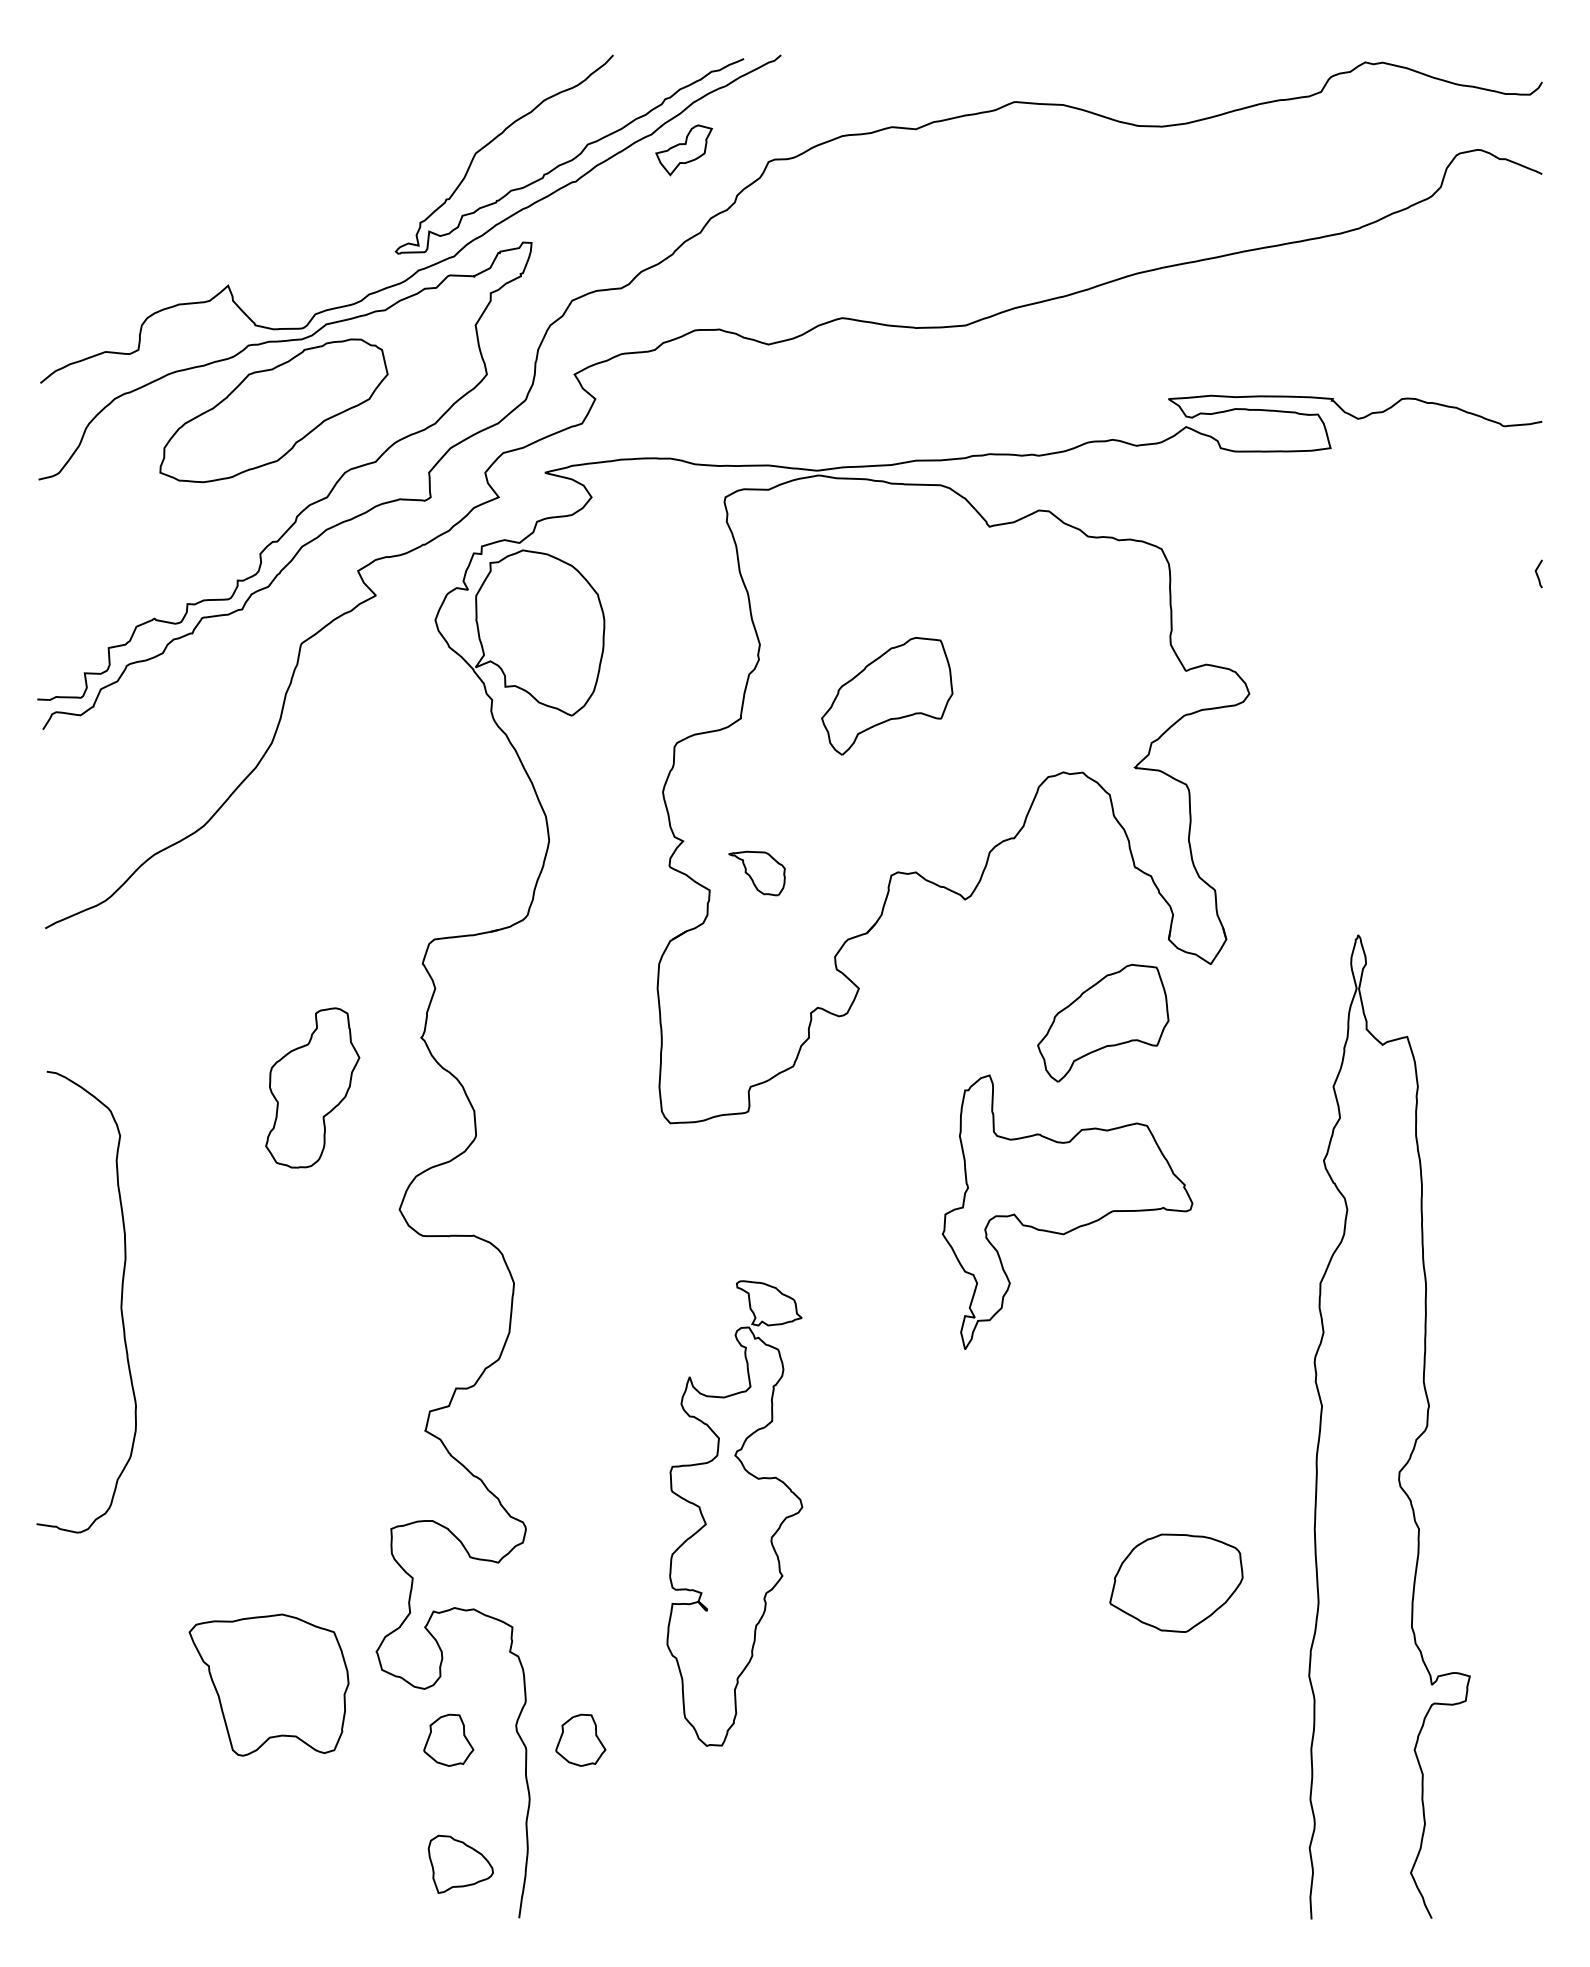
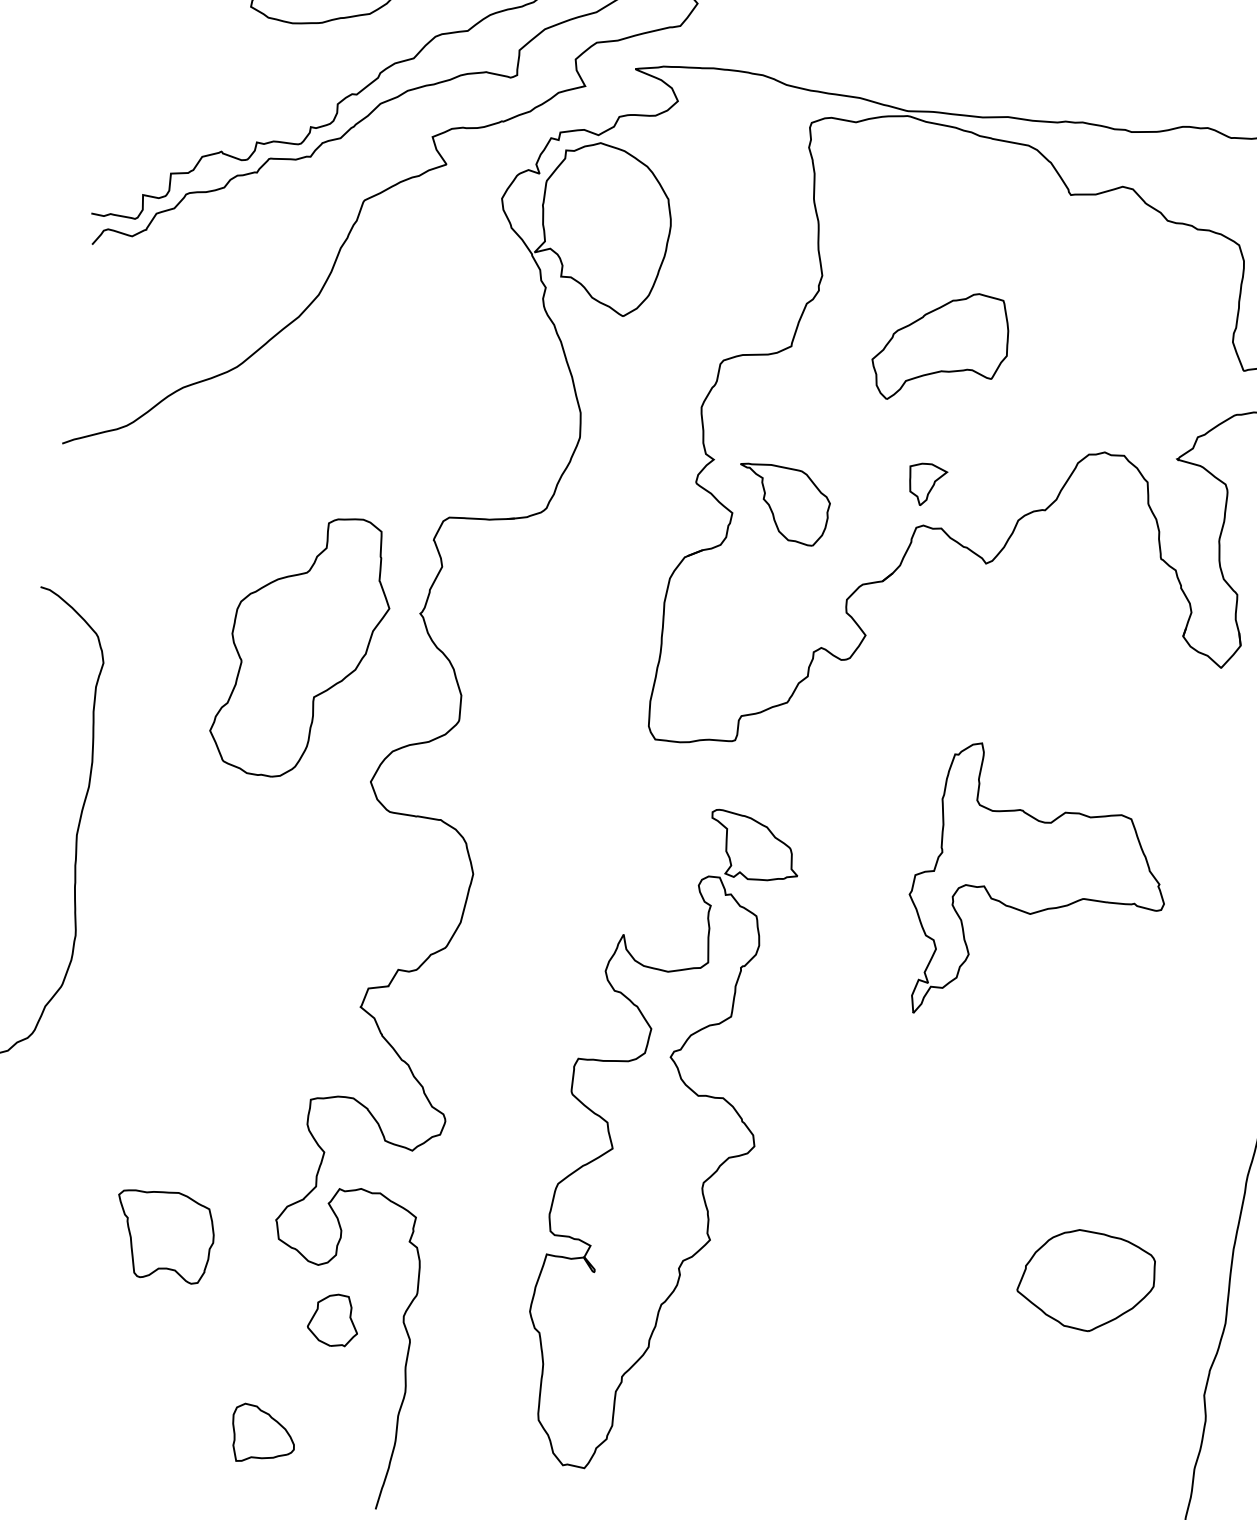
part: (894, 831) -> (926, 484), added
part: (756, 873) -> (781, 503), size x1.67
part: (1103, 1023) -> (1104, 709), removed
part: (312, 1087) -> (303, 645), size x1.67
part: (734, 1513) -> (656, 1139), size x1.43
part: (268, 1684) -> (162, 1235), size x0.62
part: (580, 1739) -> (465, 1340), removed
part: (460, 1863) -> (262, 1434), moved

